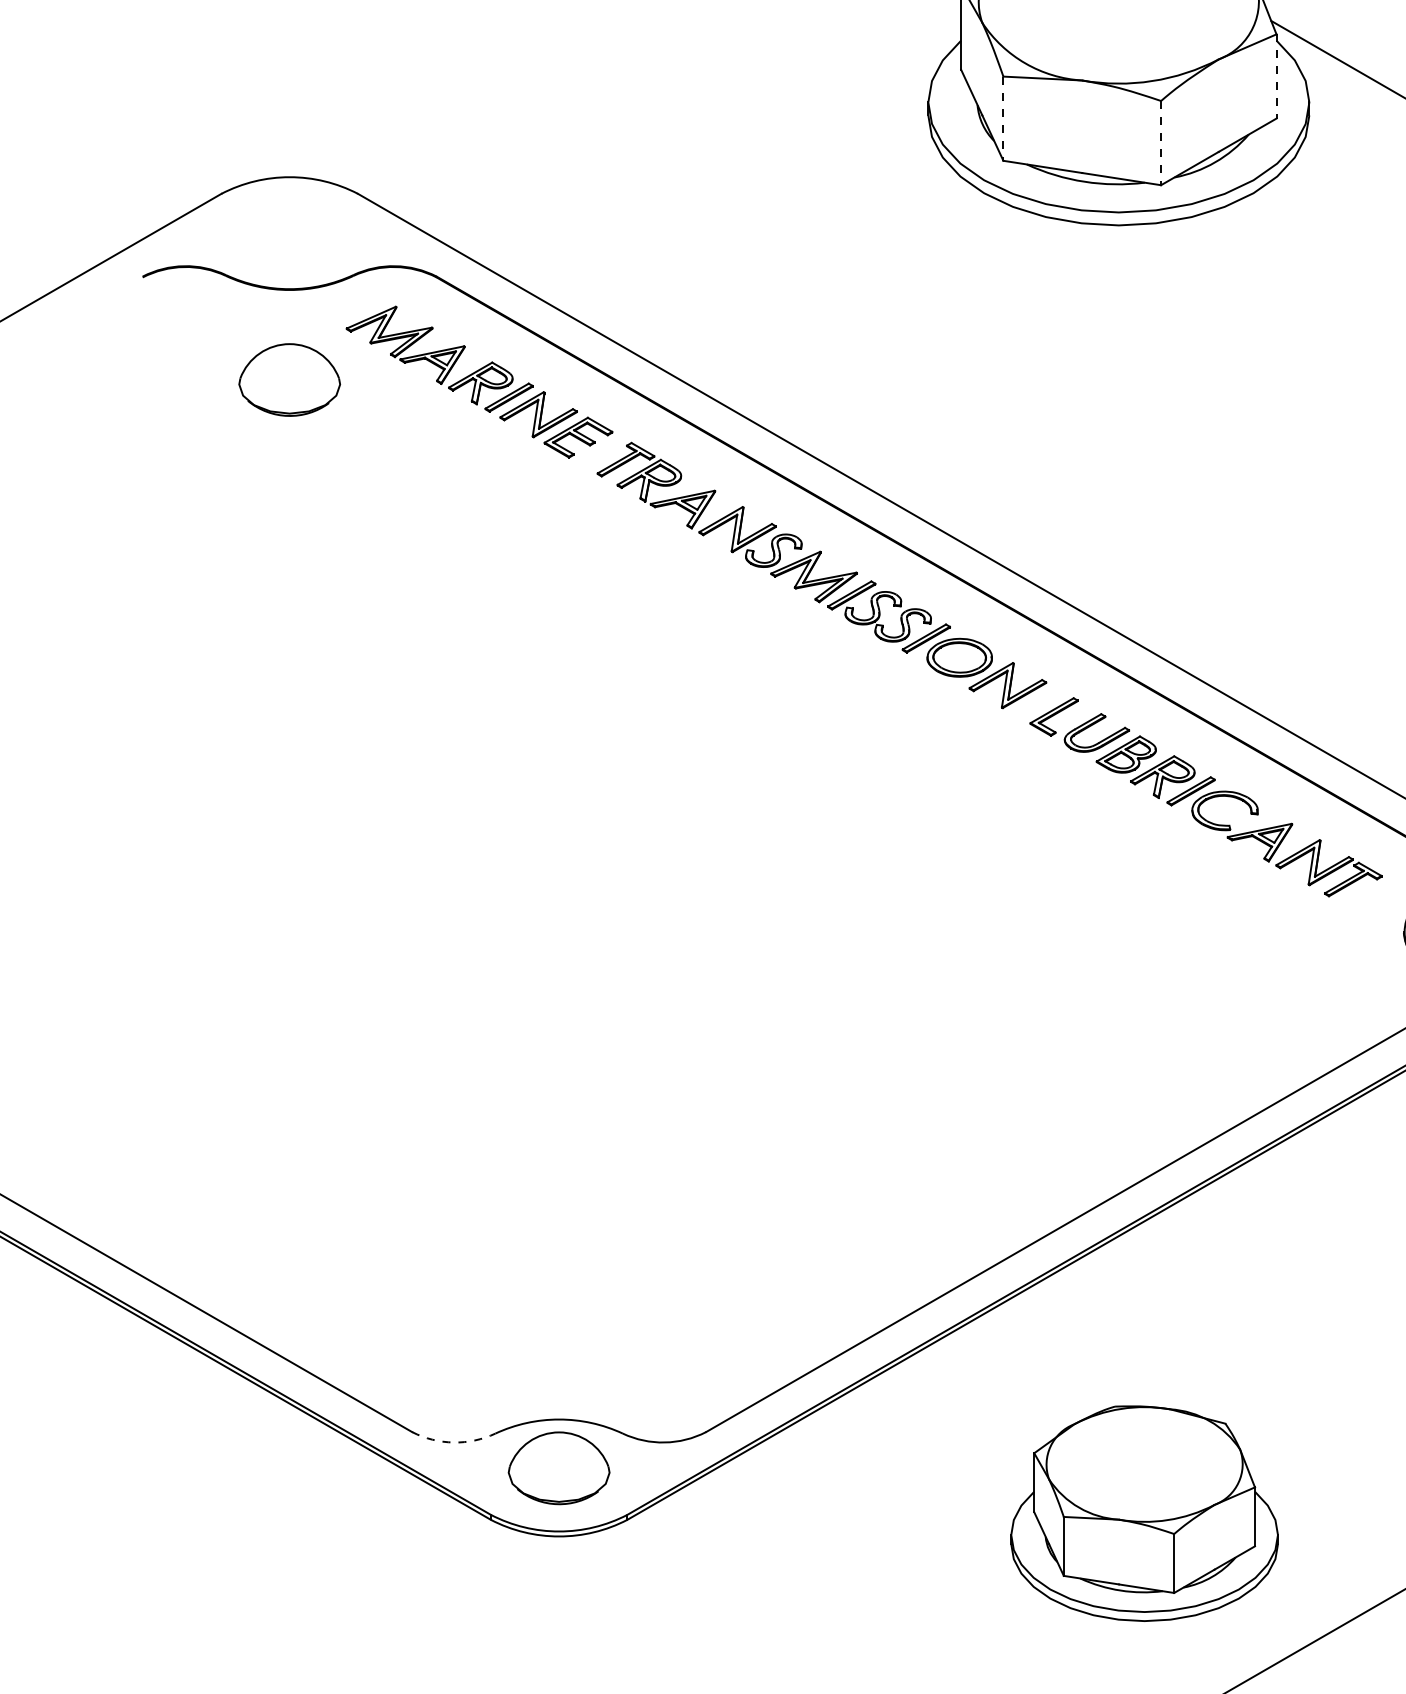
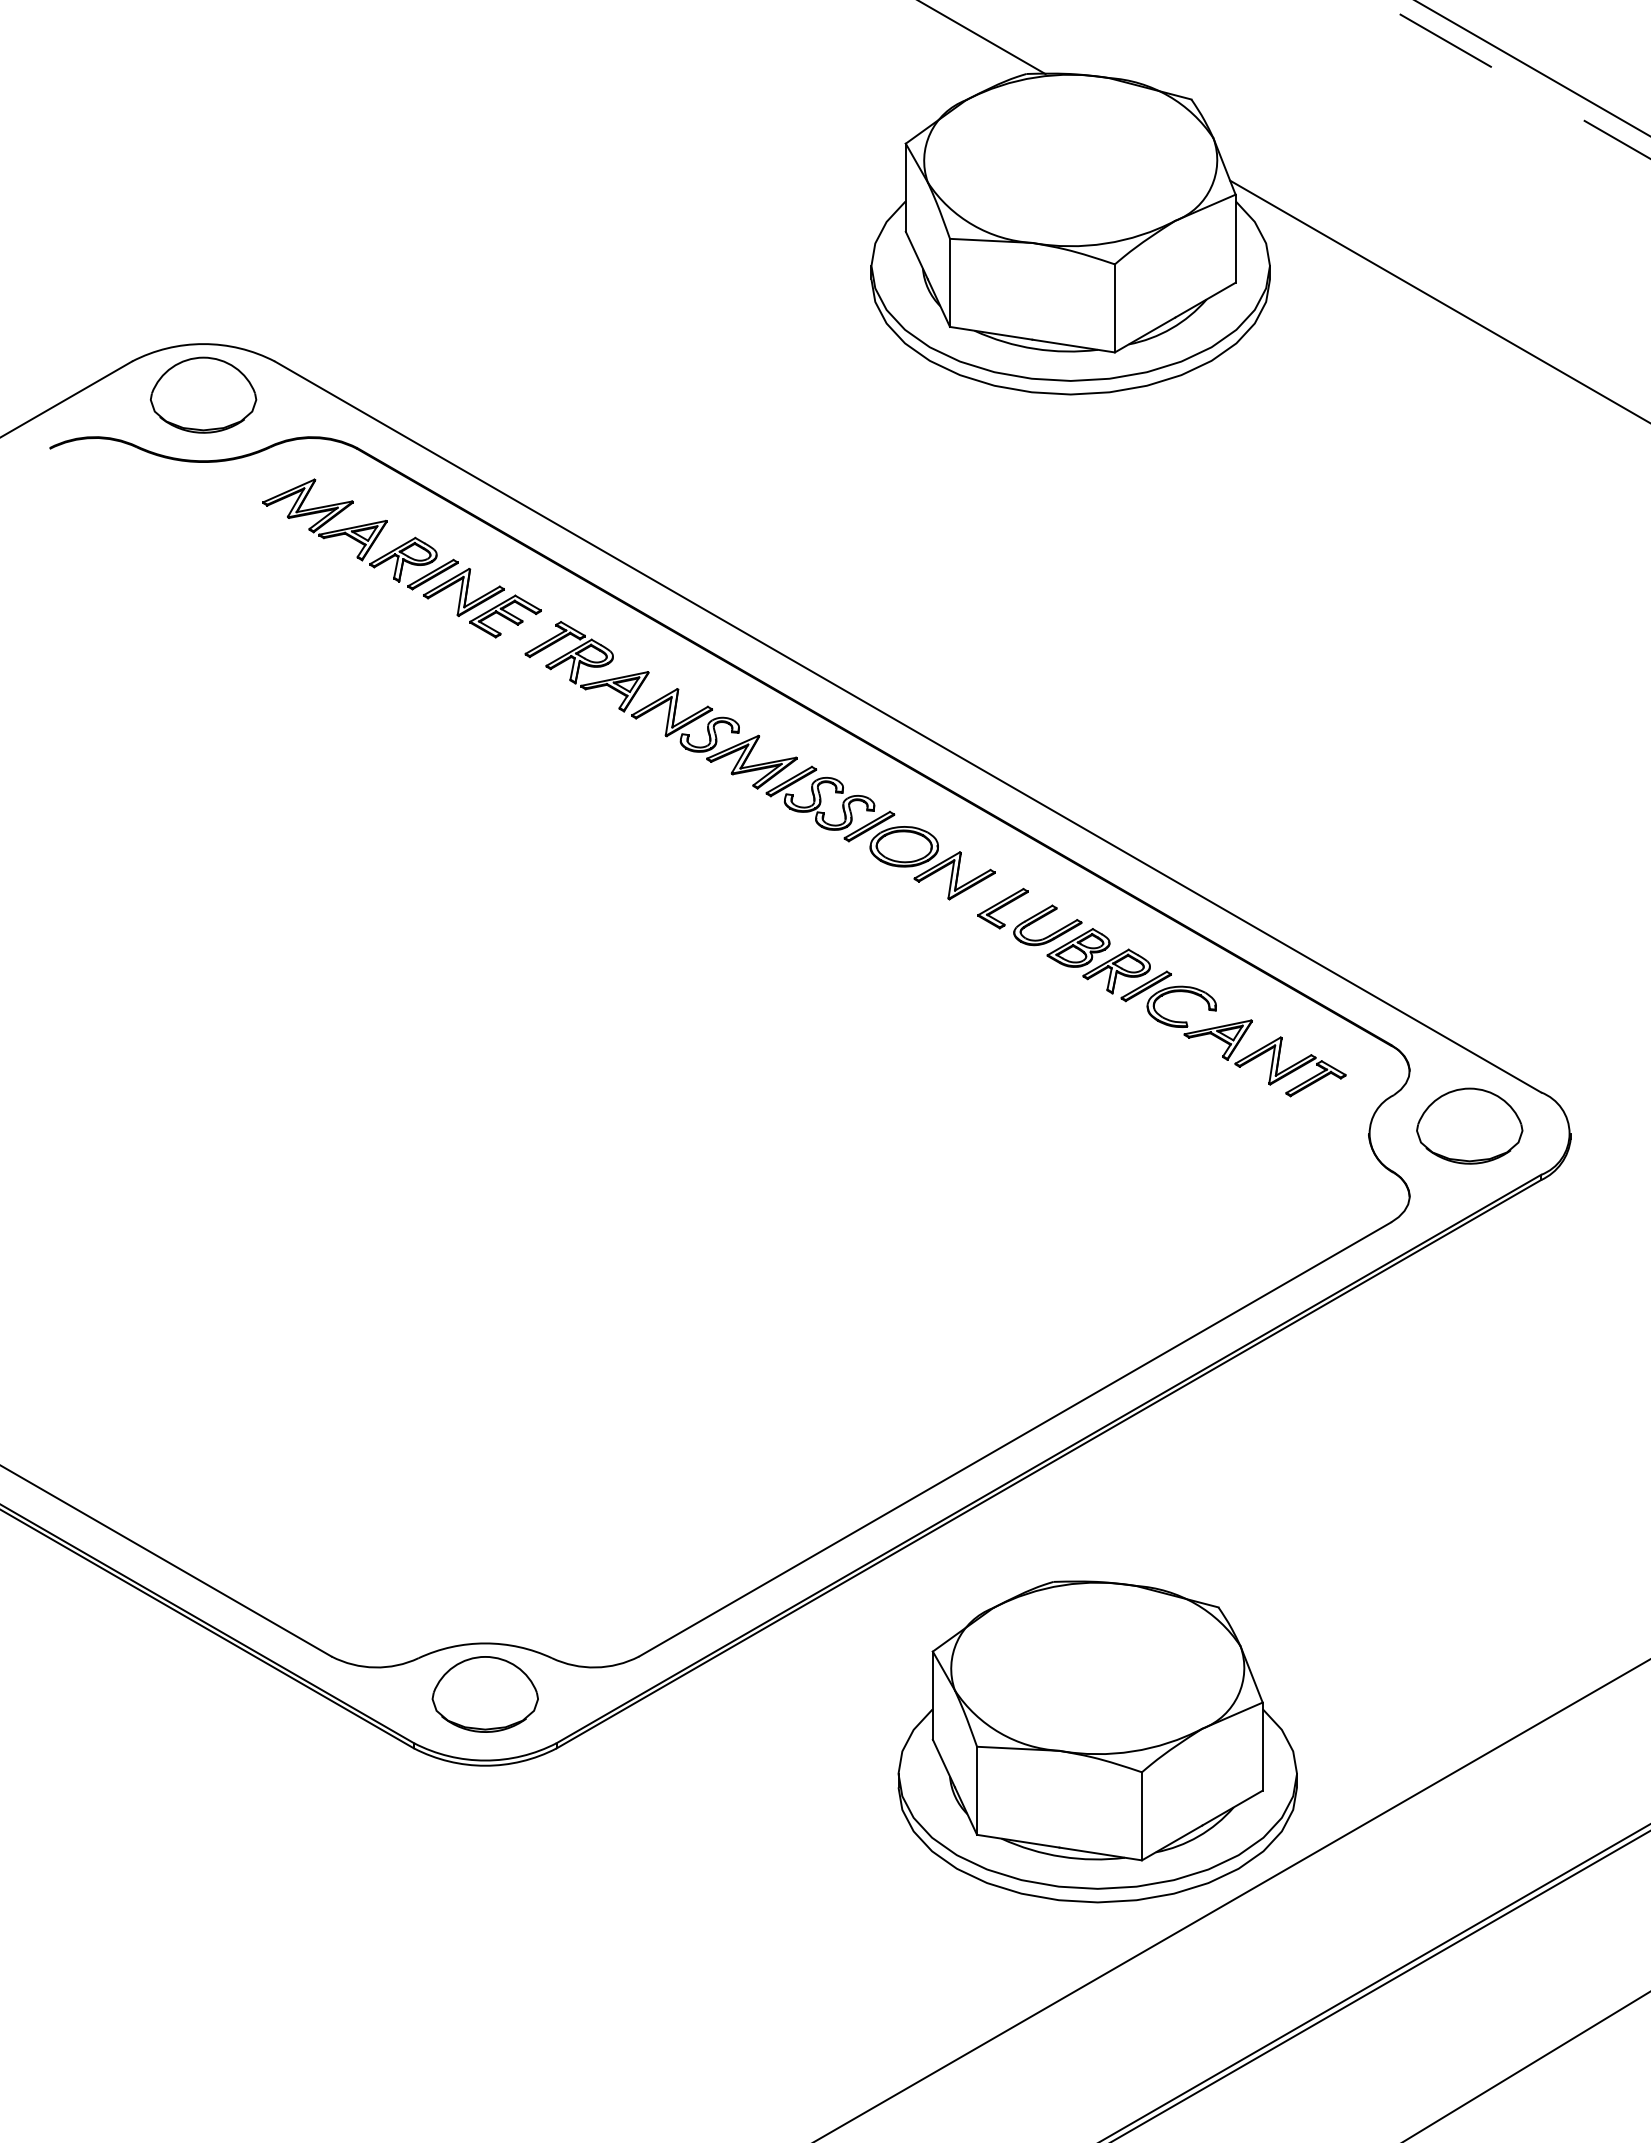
line: (1276, 77) -> (1235, 239), dashed -> solid
line: (1003, 119) -> (950, 283), dashed -> solid
line: (1160, 143) -> (1114, 308), dashed -> solid
part: (289, 379) -> (203, 394), moved
arc: (453, 1442) -> (374, 1667), dashed -> solid
part: (1144, 1513) -> (1097, 1741), size x1.43

